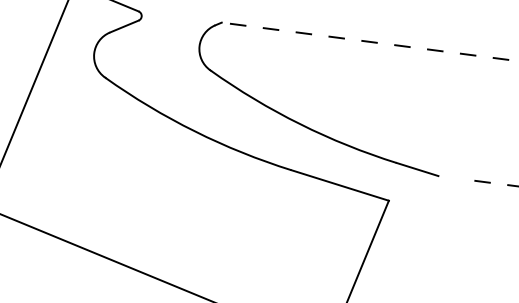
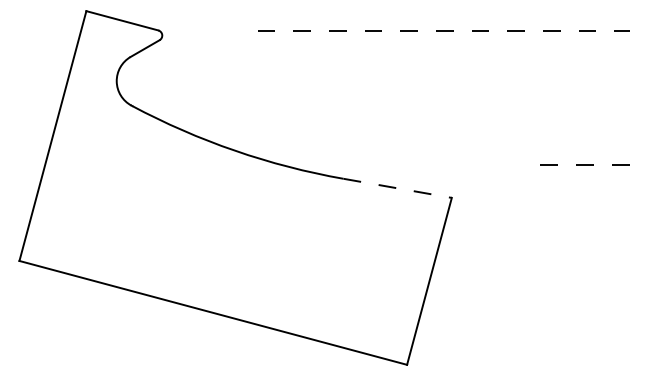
part: (306, 126) -> (353, 129), removed
line: (339, 185) -> (397, 188), solid -> dashed

